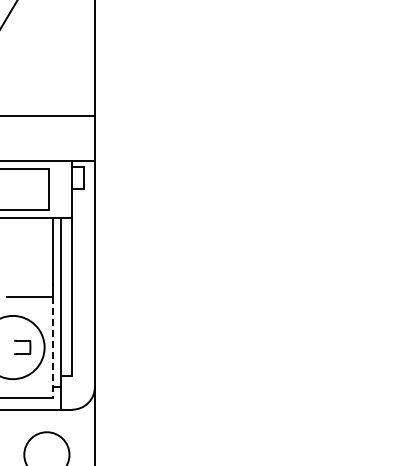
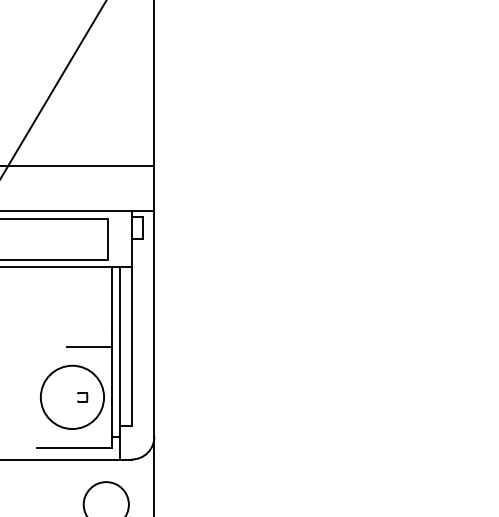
part: (23, 347) -> (82, 397), size x0.62
line: (52, 347) -> (111, 397), dashed -> solid

